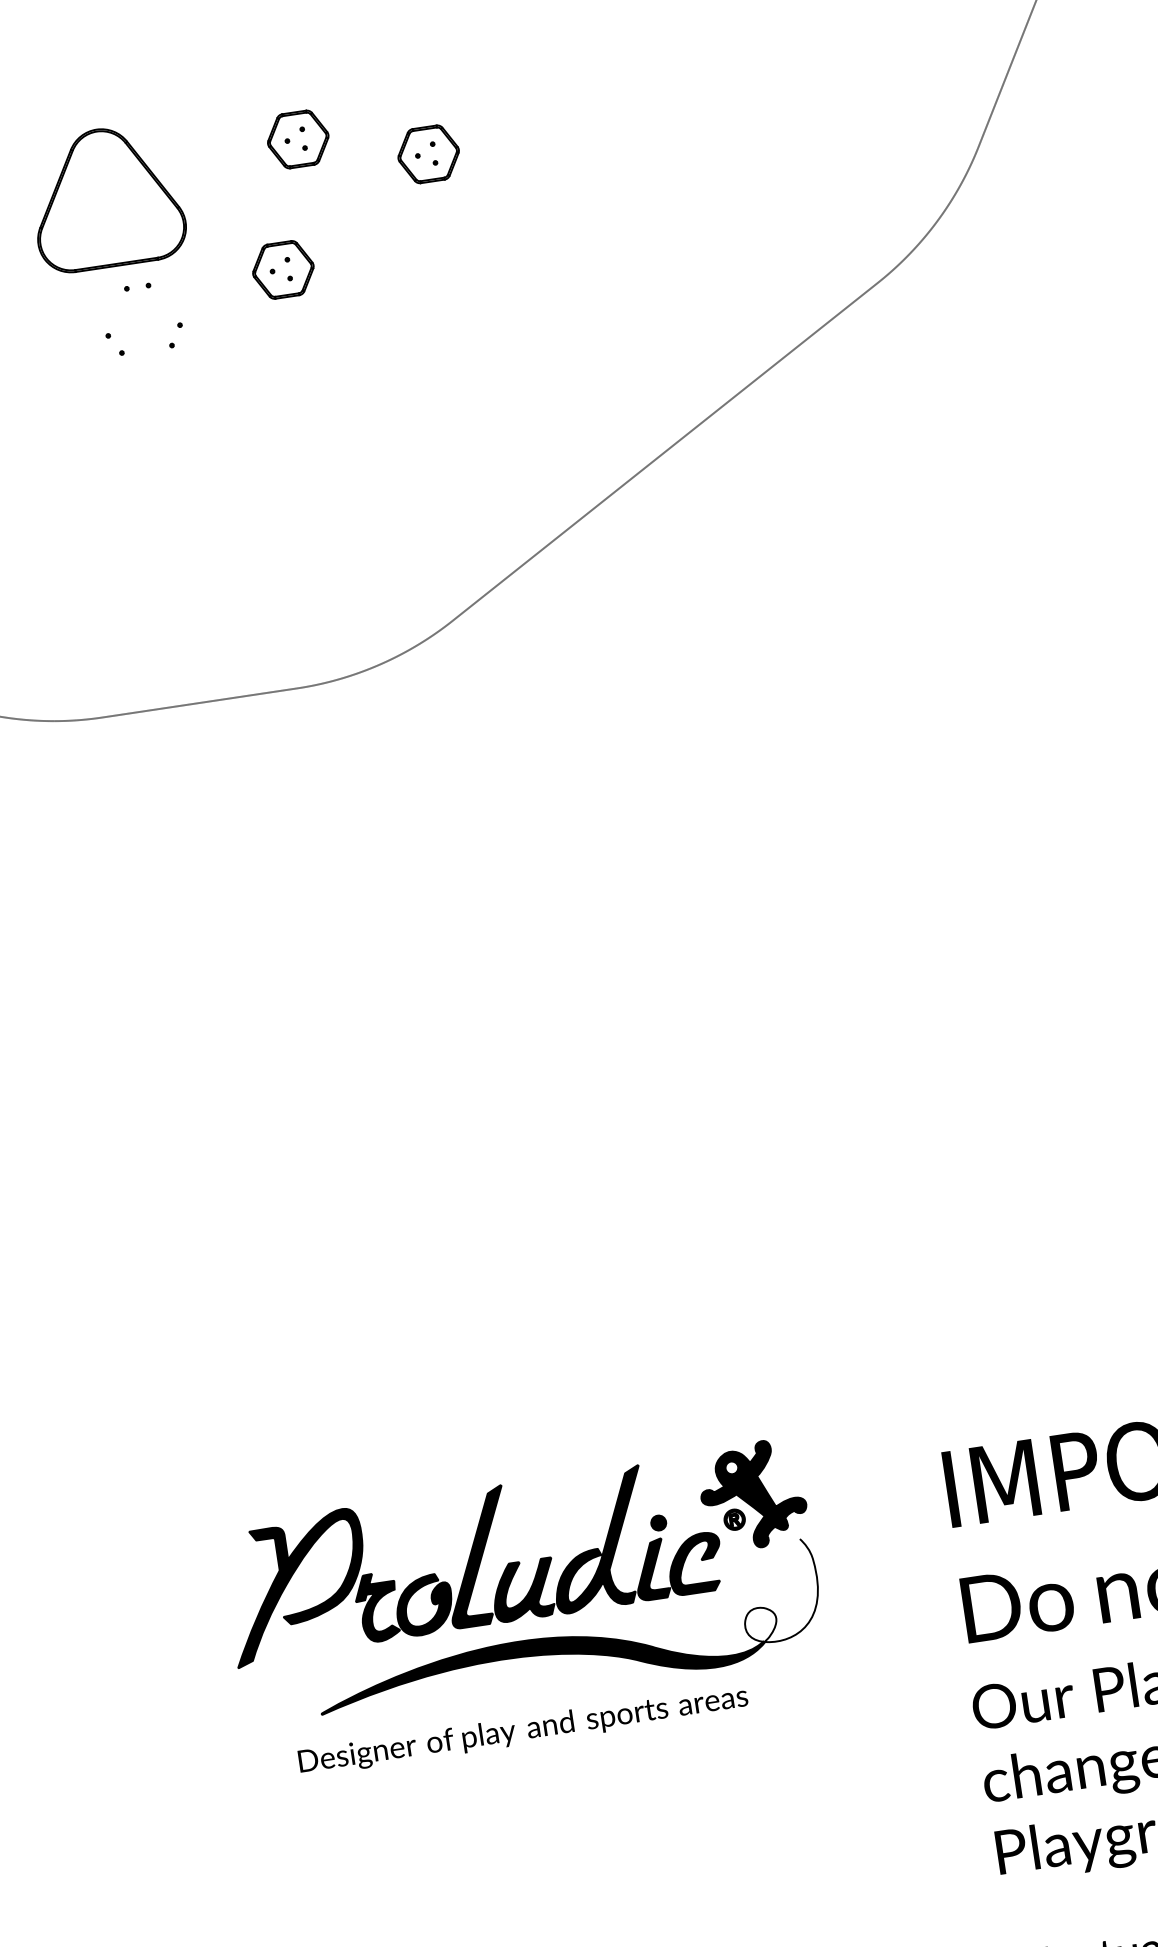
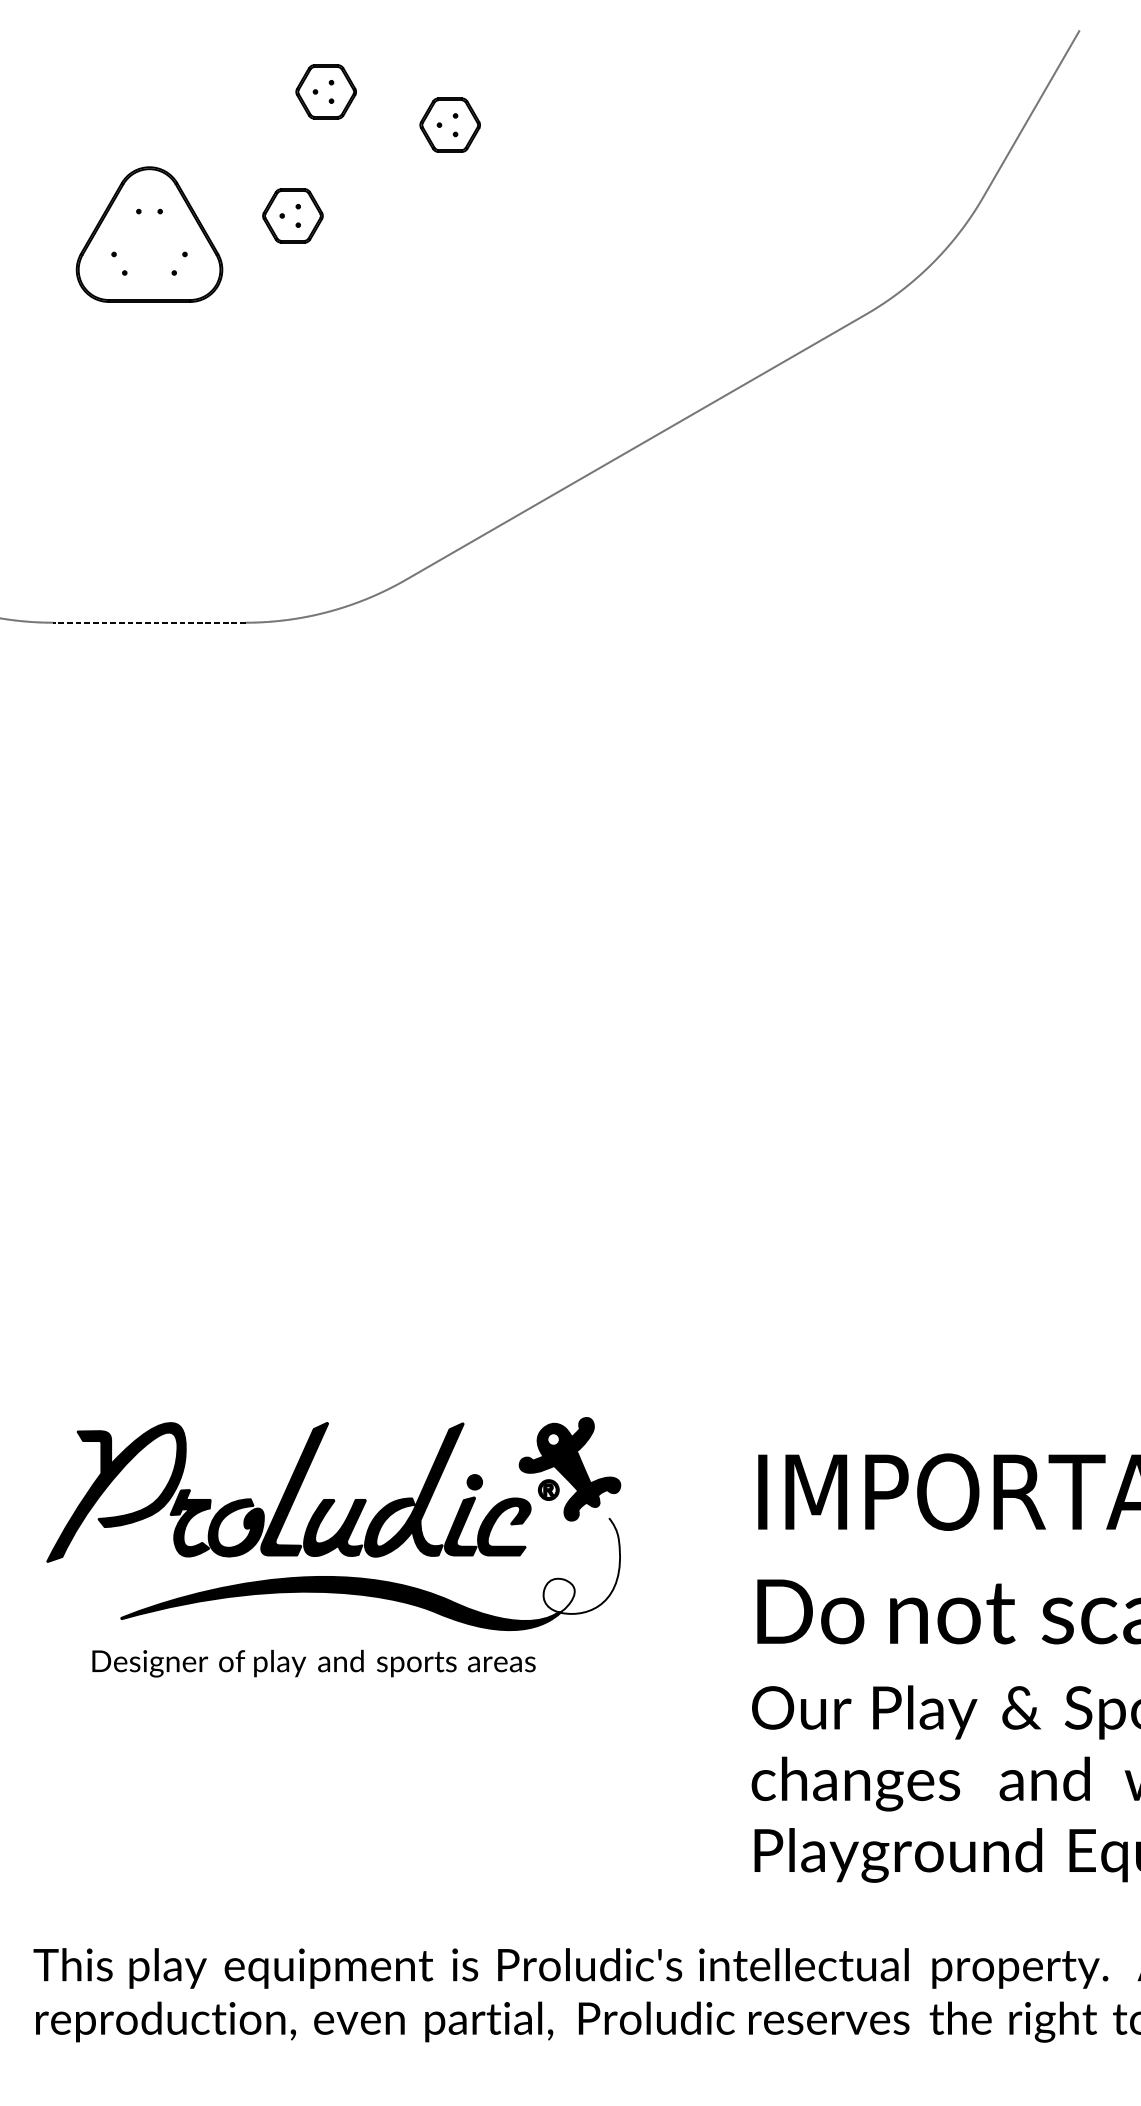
part: (106, 197) -> (149, 234), moved

